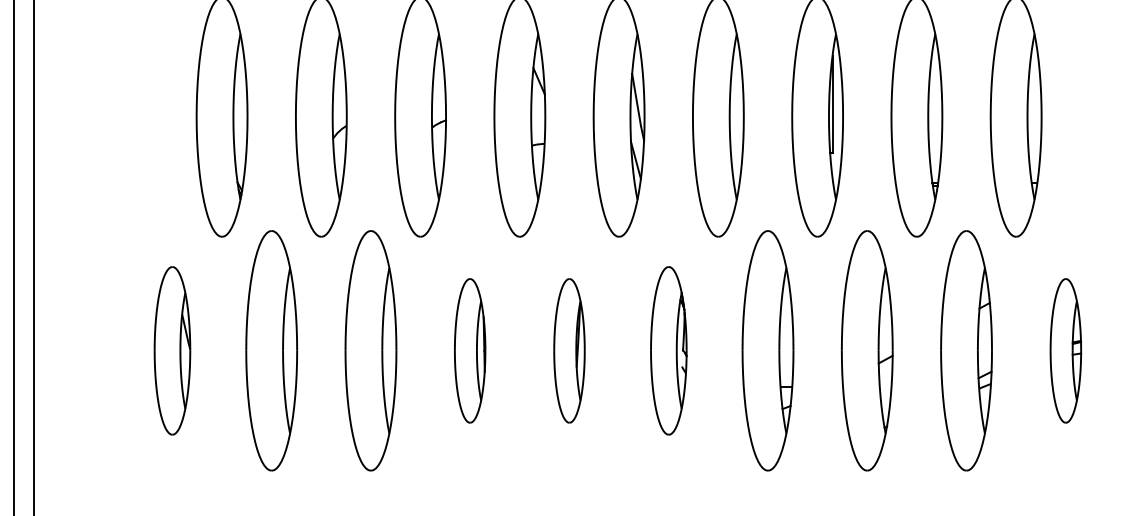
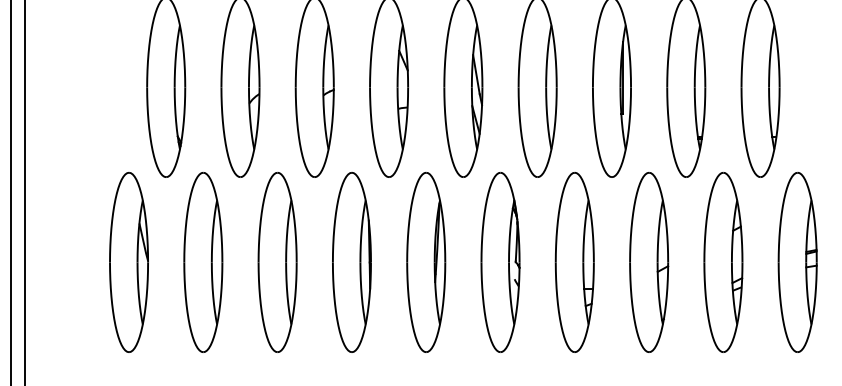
part: (172, 350) -> (129, 262), size x1.43
part: (469, 350) -> (351, 262), size x1.67
part: (569, 350) -> (426, 262), size x1.67
part: (668, 350) -> (500, 262), size x1.43
part: (1065, 350) -> (797, 262), size x1.67

